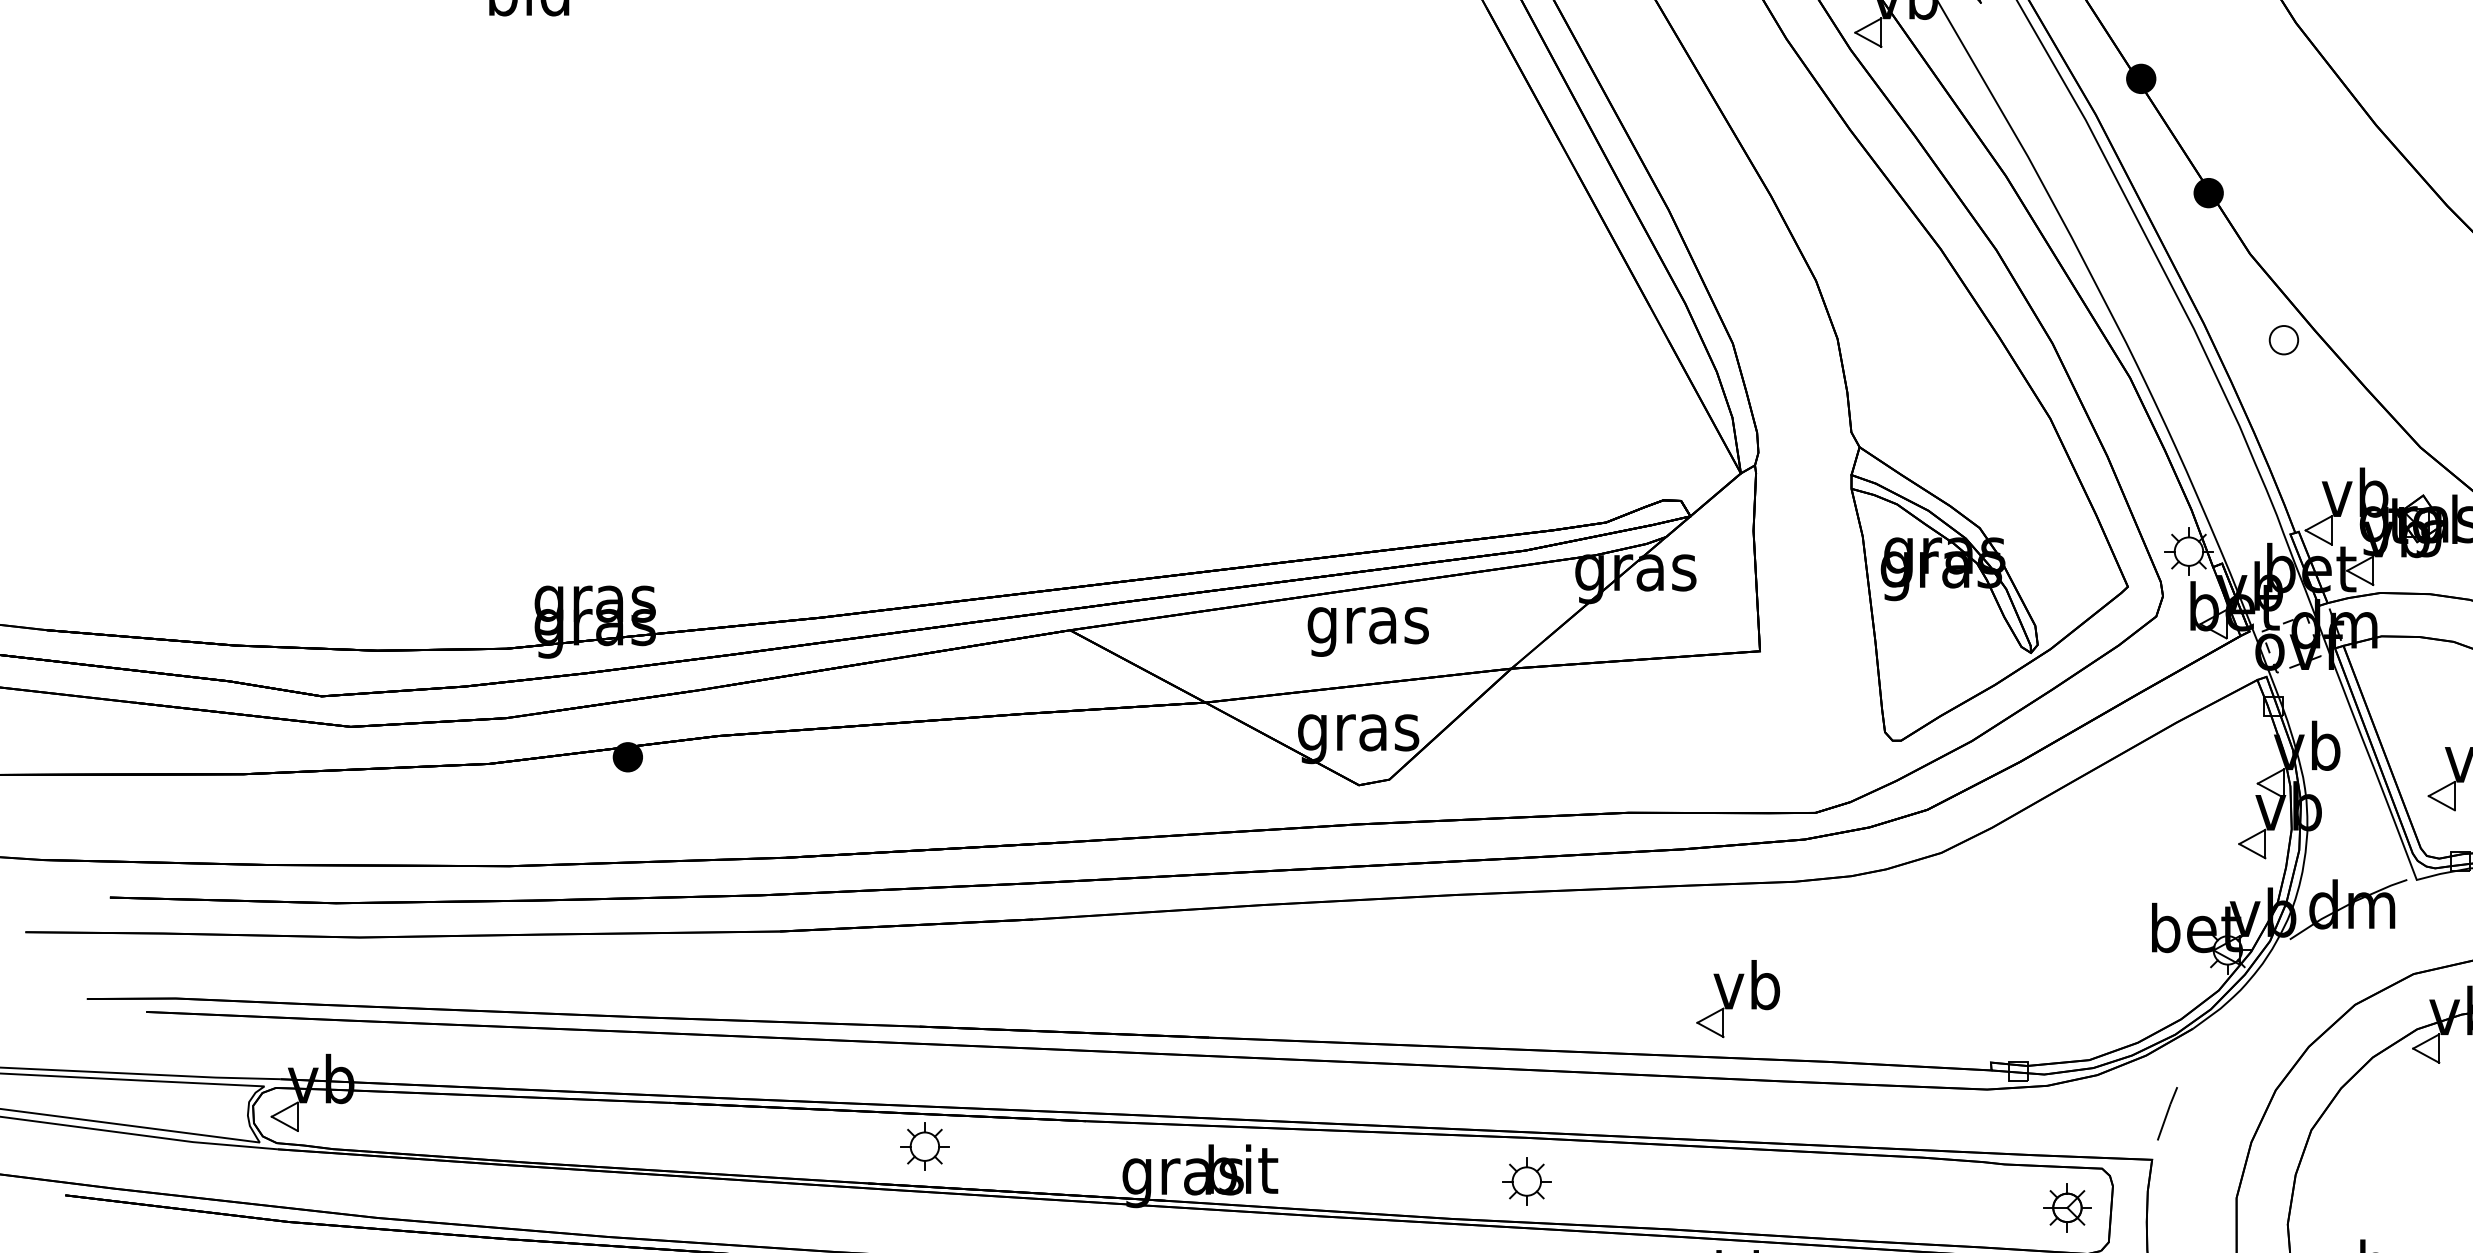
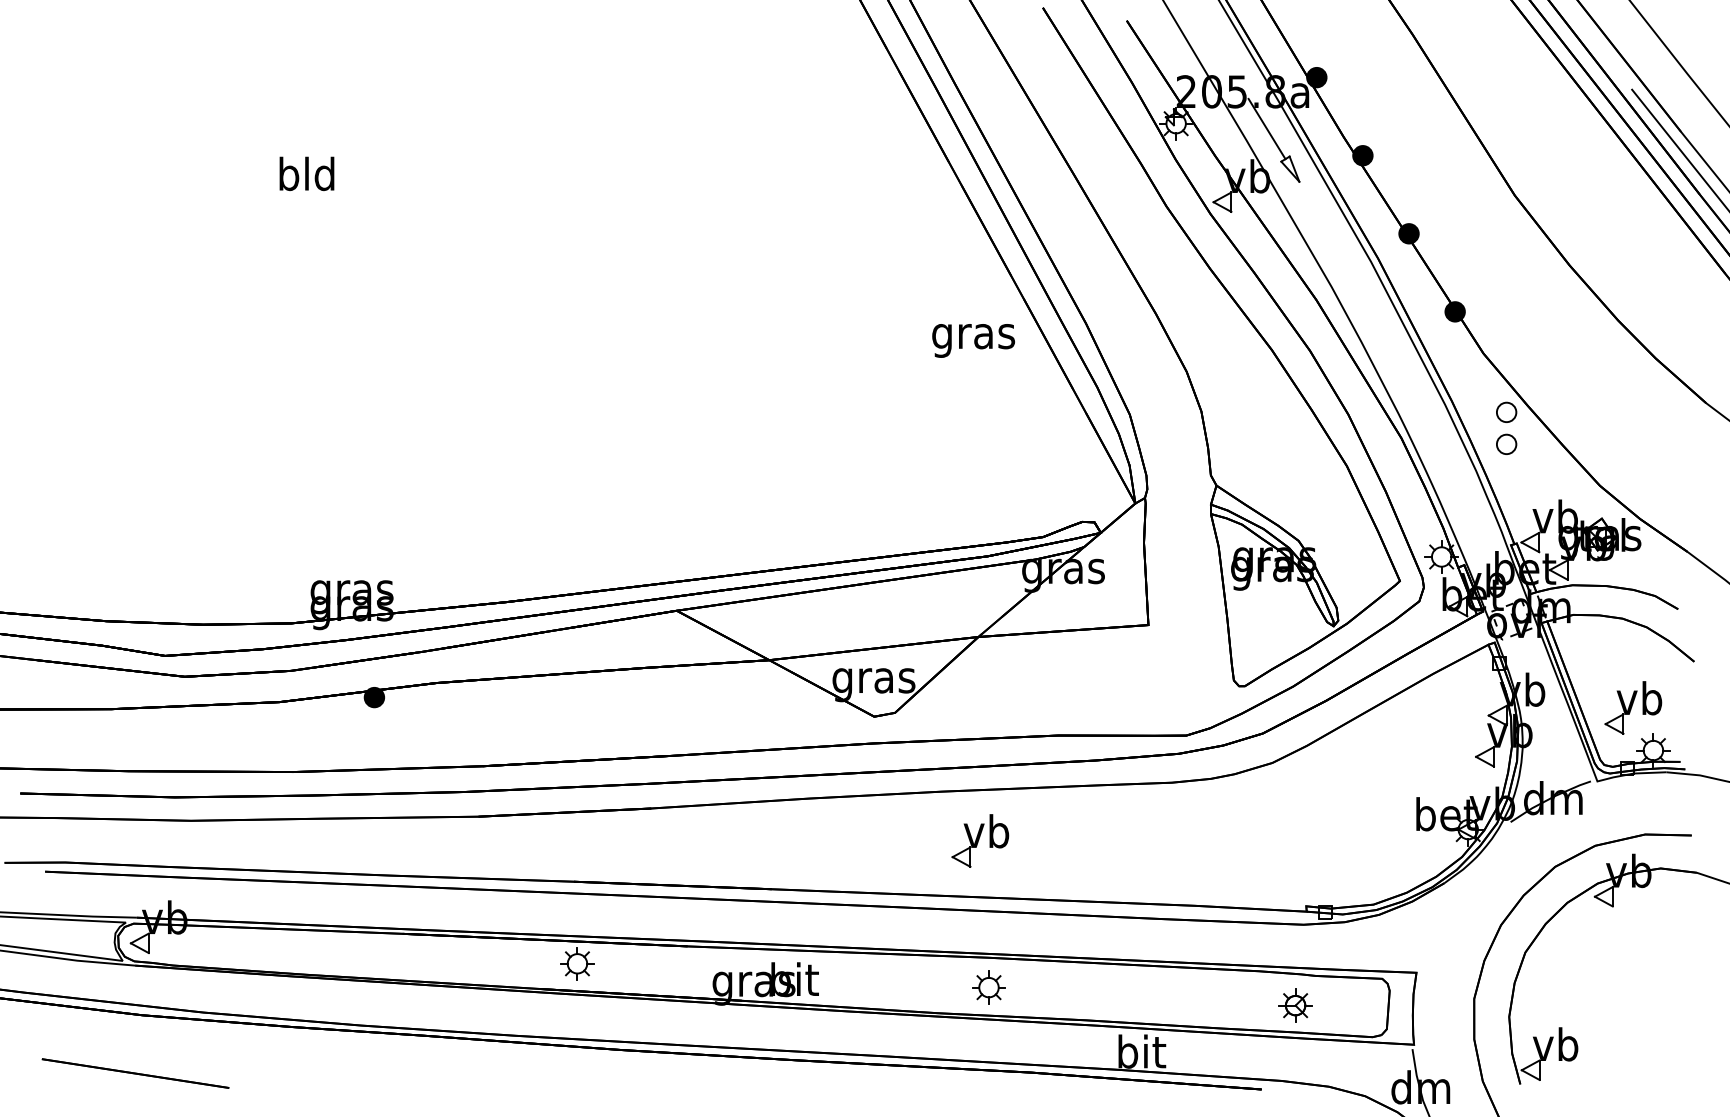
part: (2283, 385) -> (1506, 443), added
text: (1368, 631) -> (973, 340), moved
part: (1738, 998) -> (980, 840), moved
line: (2166, 1114) -> (1426, 941), removed
part: (2067, 1207) -> (1295, 1005), moved

